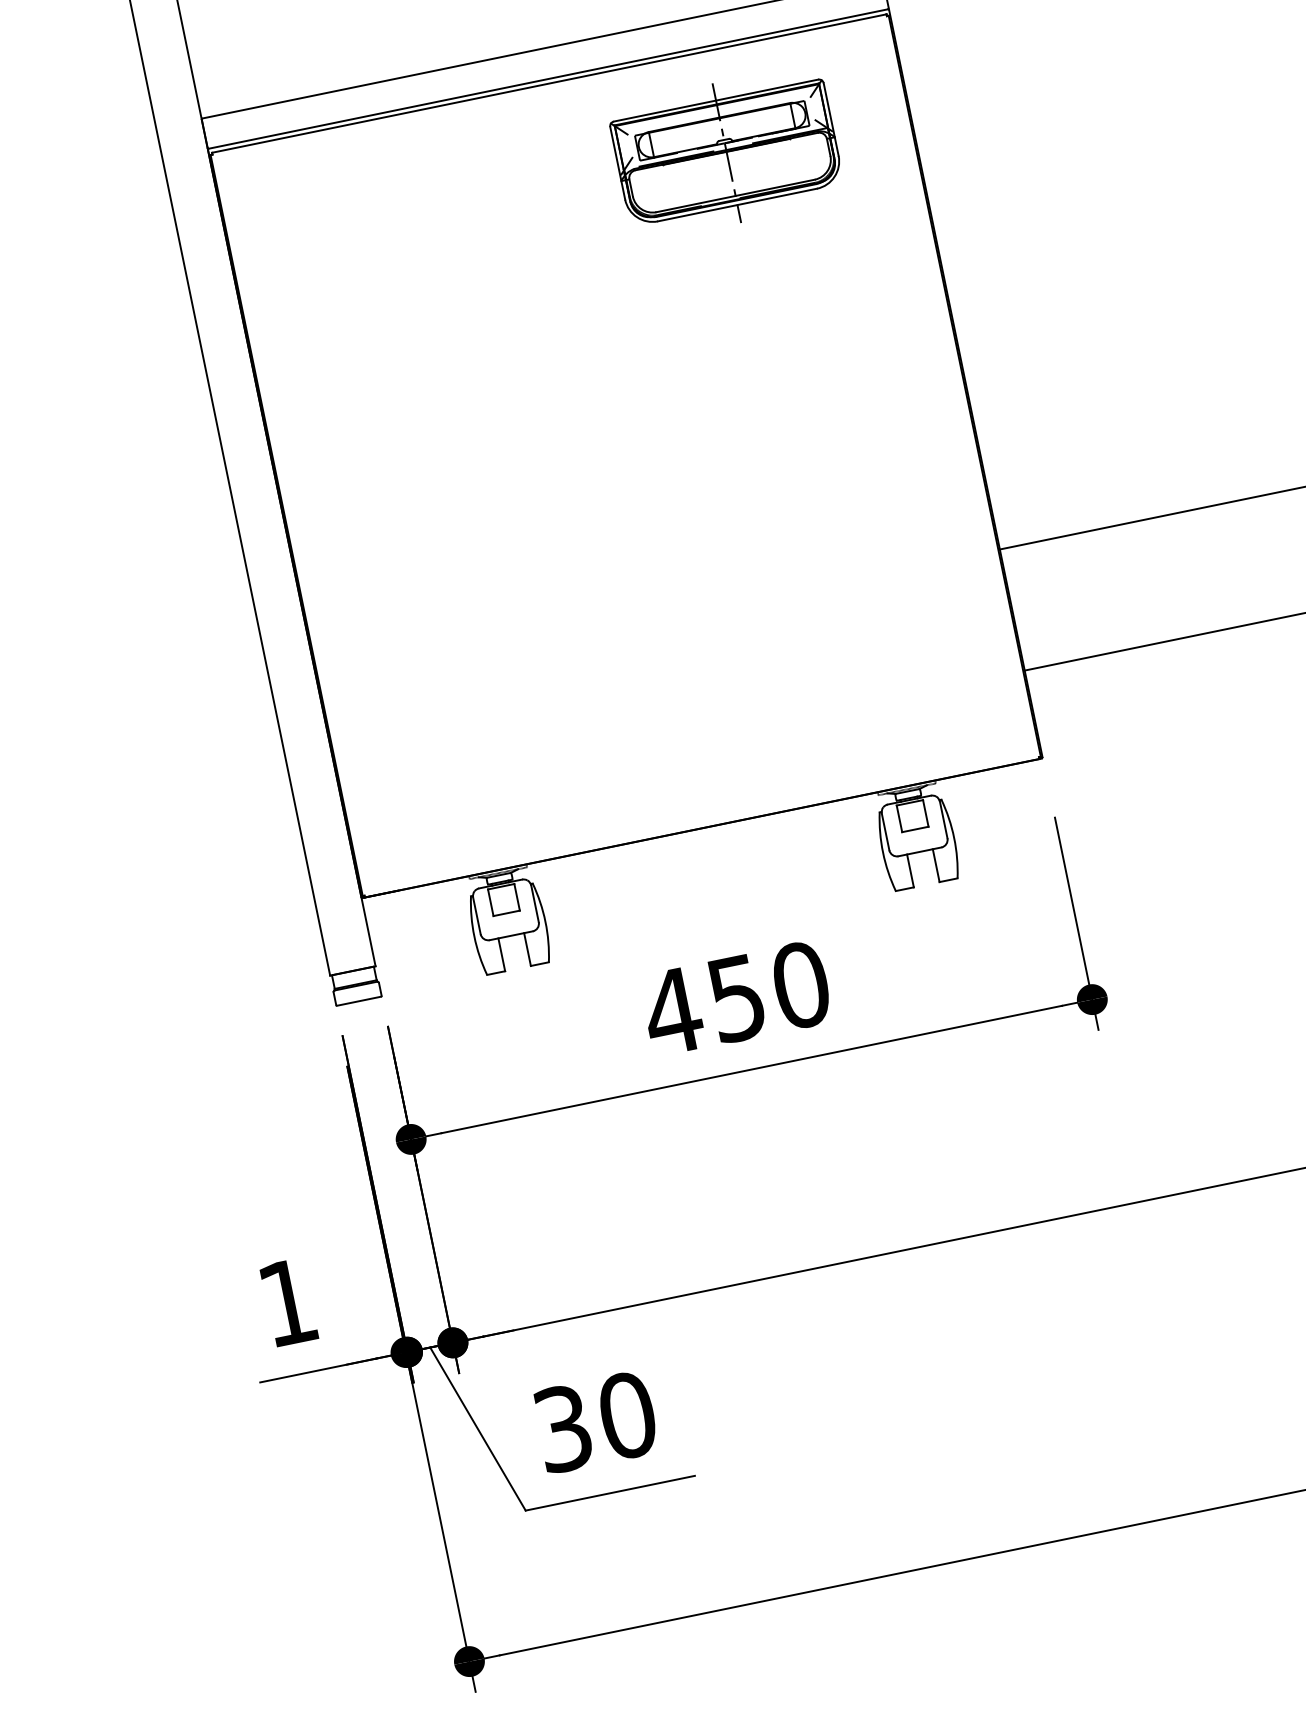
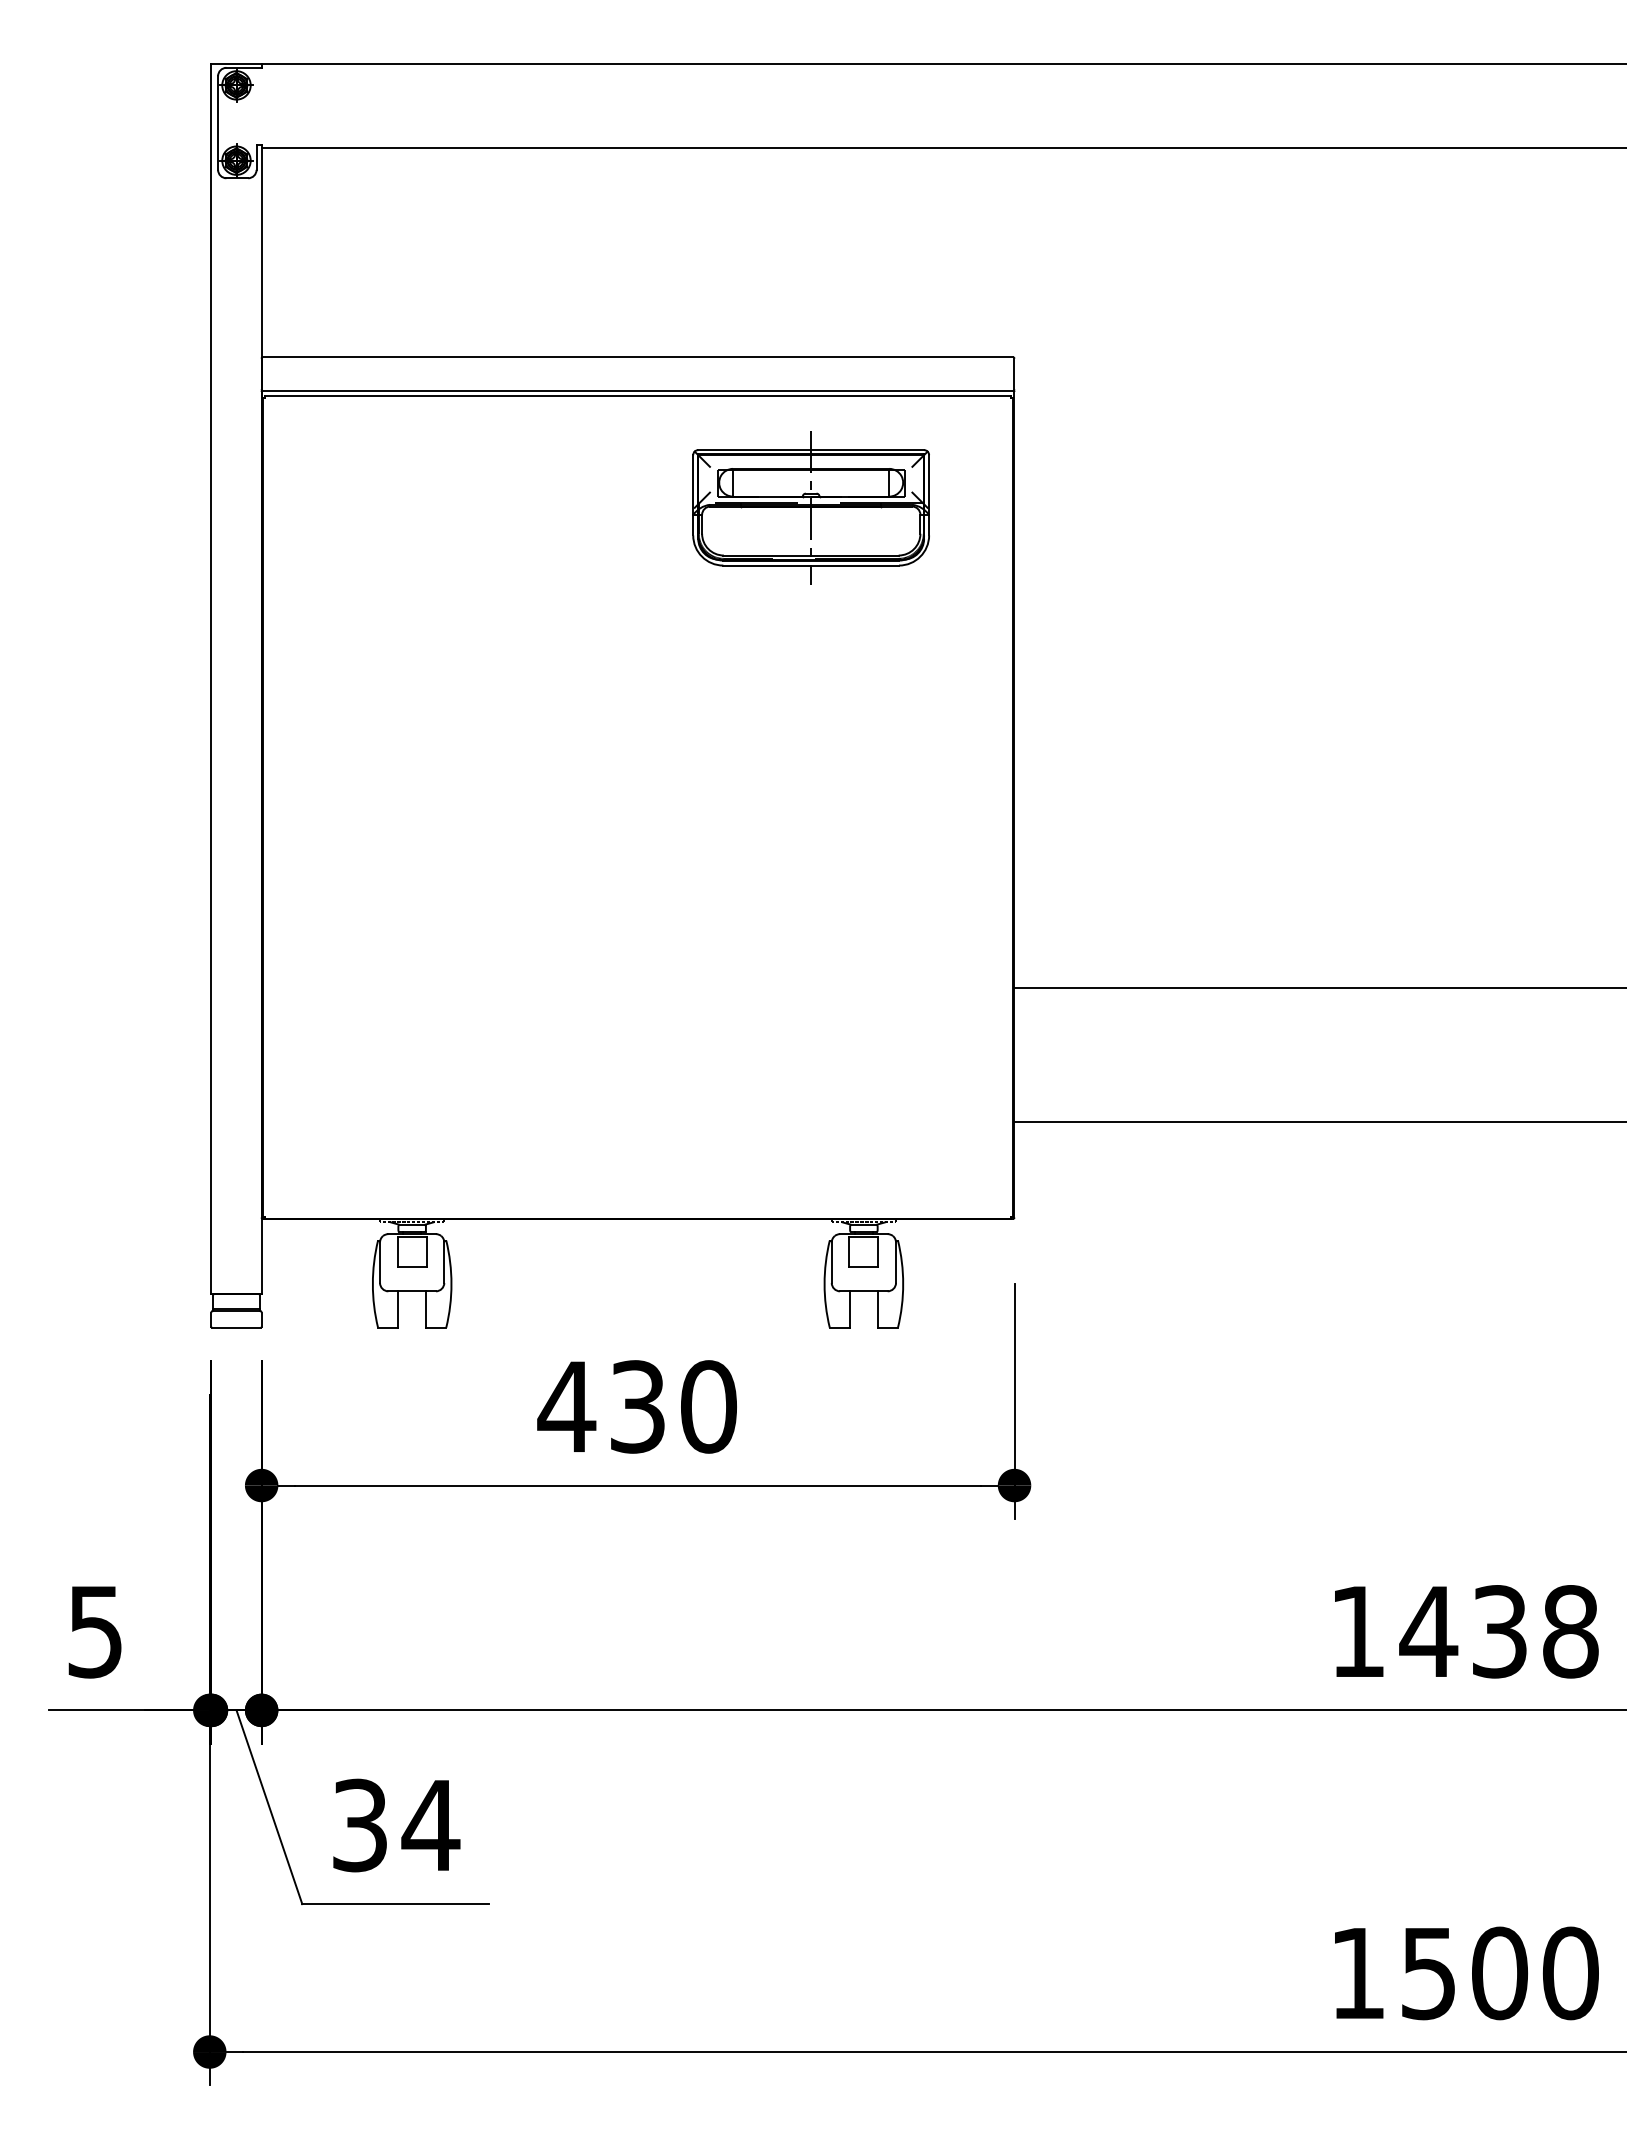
text: (736, 998) -> (637, 1406), 450 -> 430
text: (287, 1303) -> (94, 1632), 1 -> 5
text: (627, 1415) -> (430, 1825), 30 -> 34

